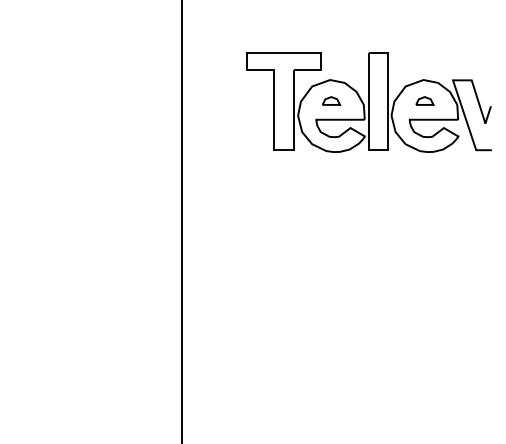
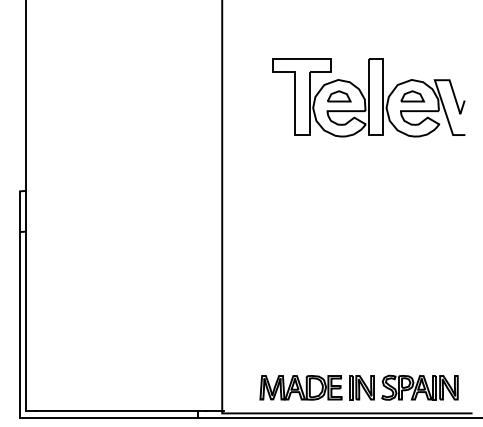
part: (331, 101) -> (339, 96), size x1.67
part: (424, 101) -> (412, 96), size x1.67

